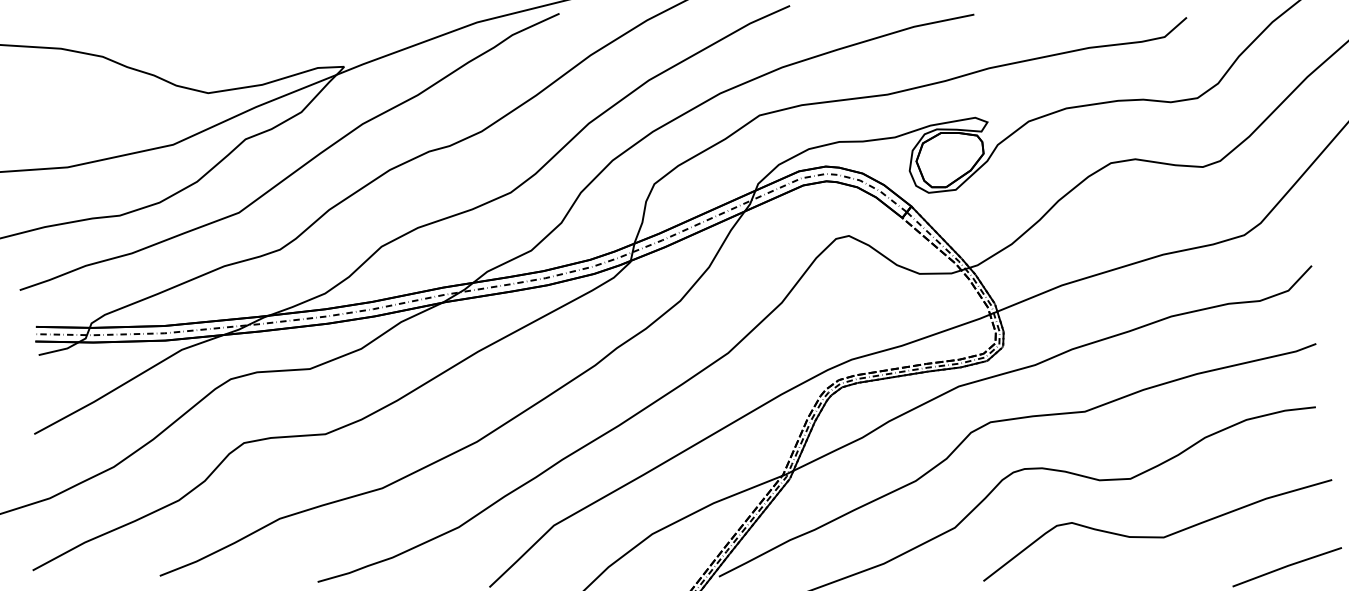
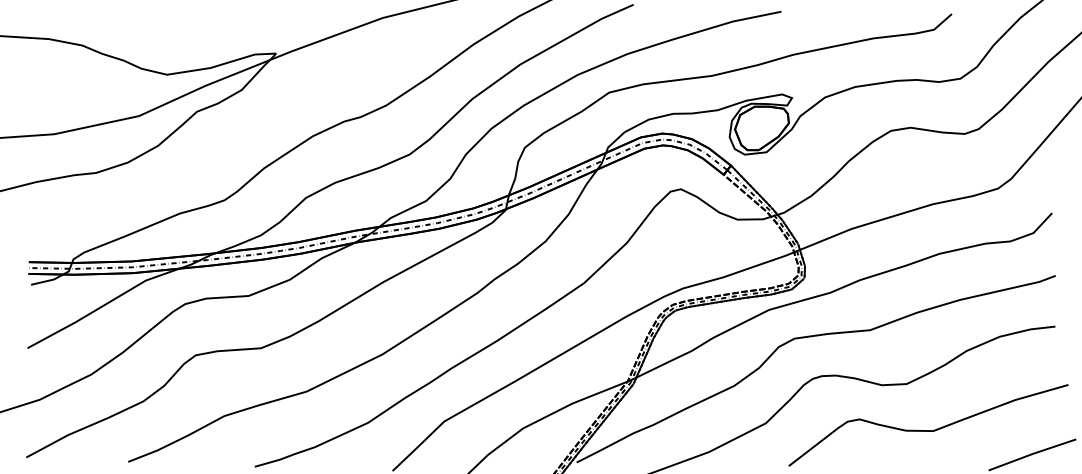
curve: (300, 166) -> (241, 133), removed

